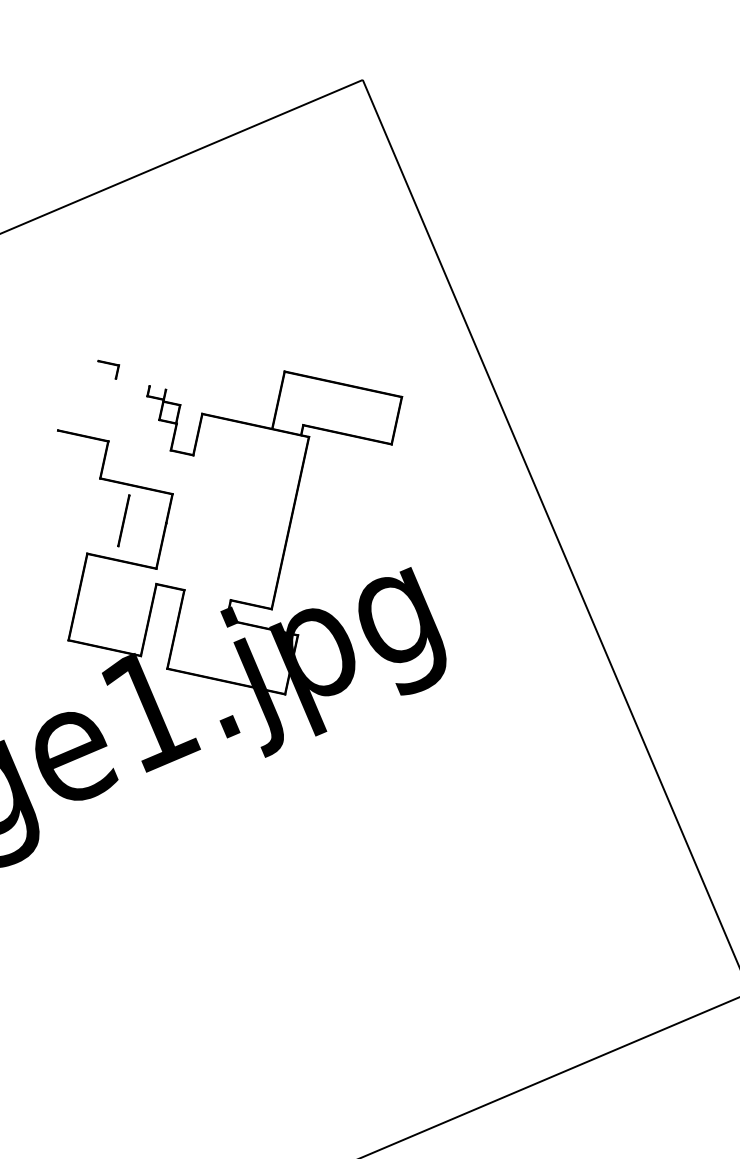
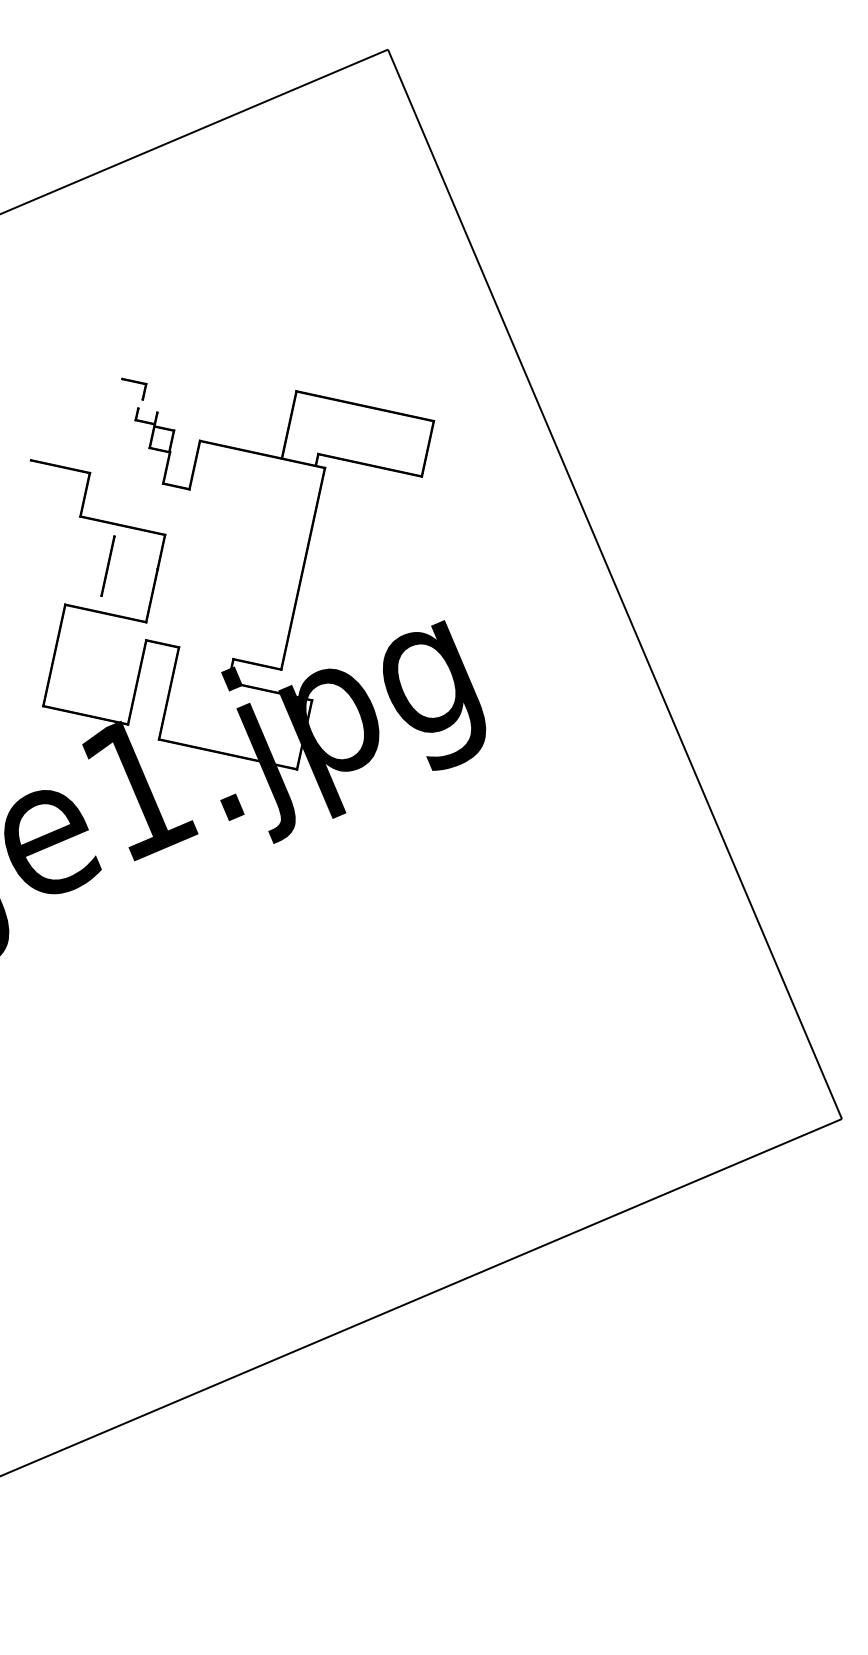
part: (108, 369) -> (134, 388), moved

